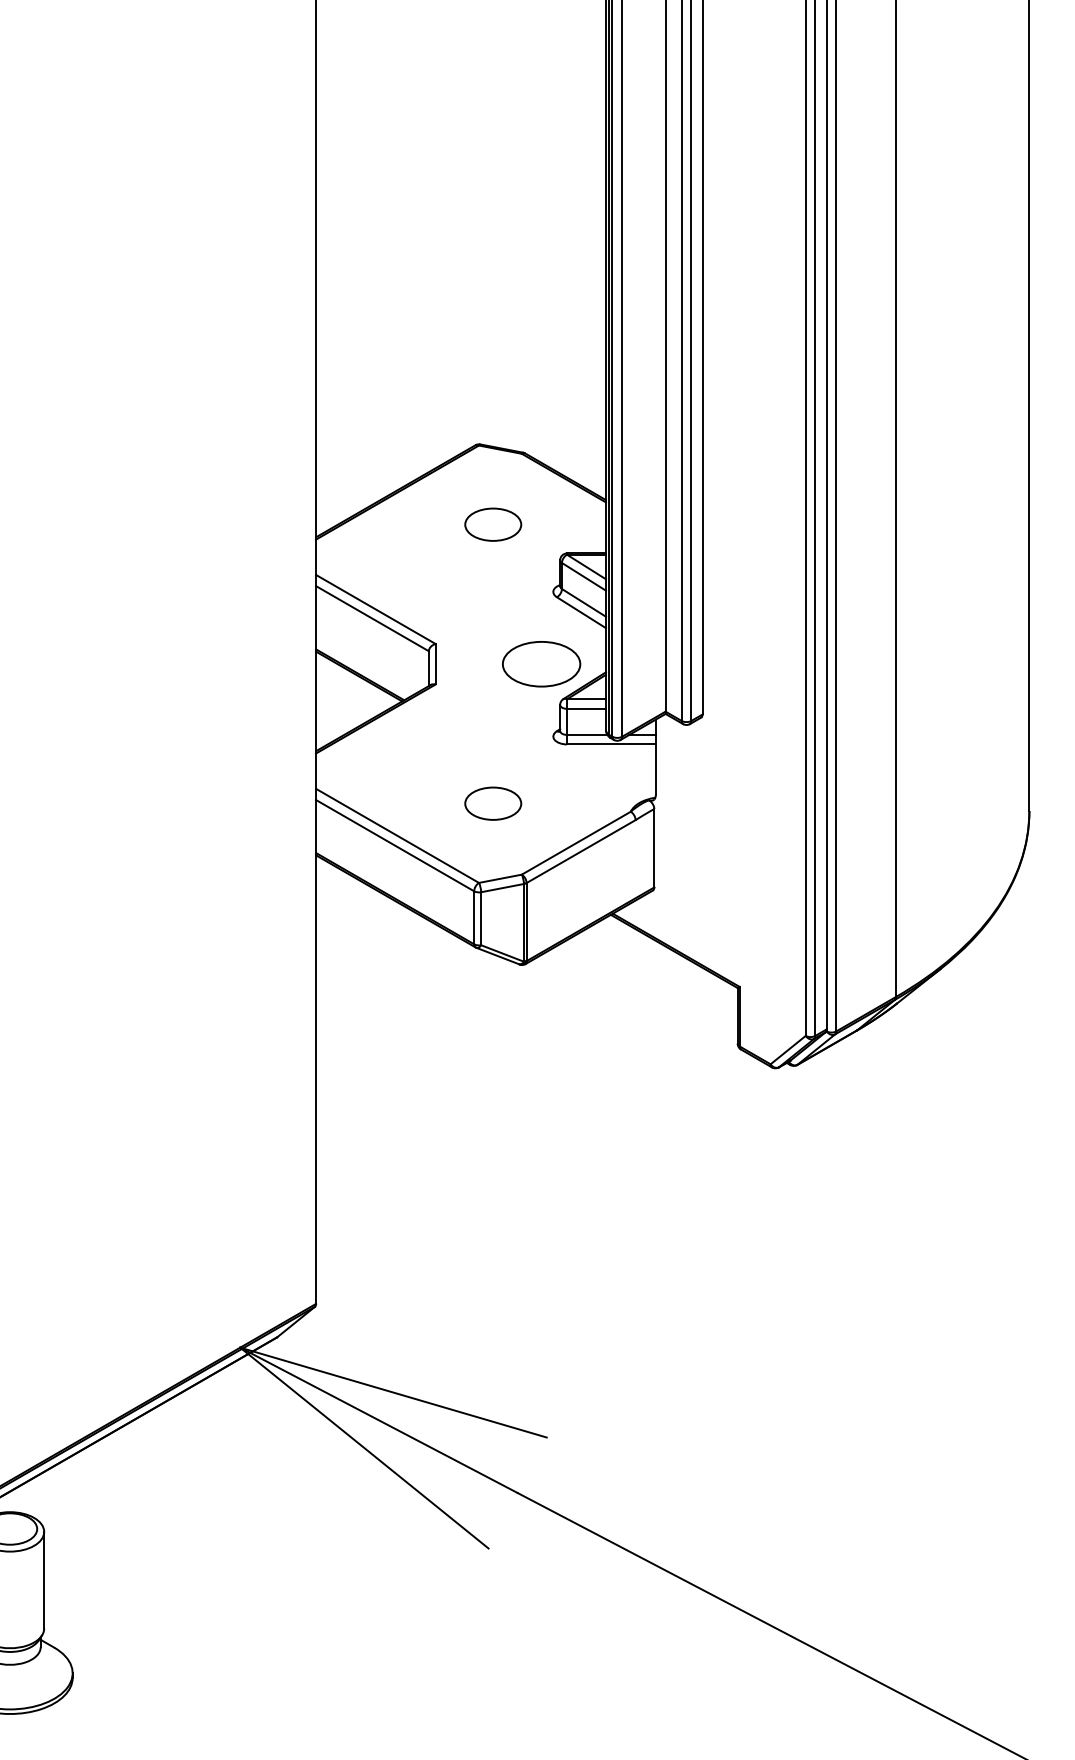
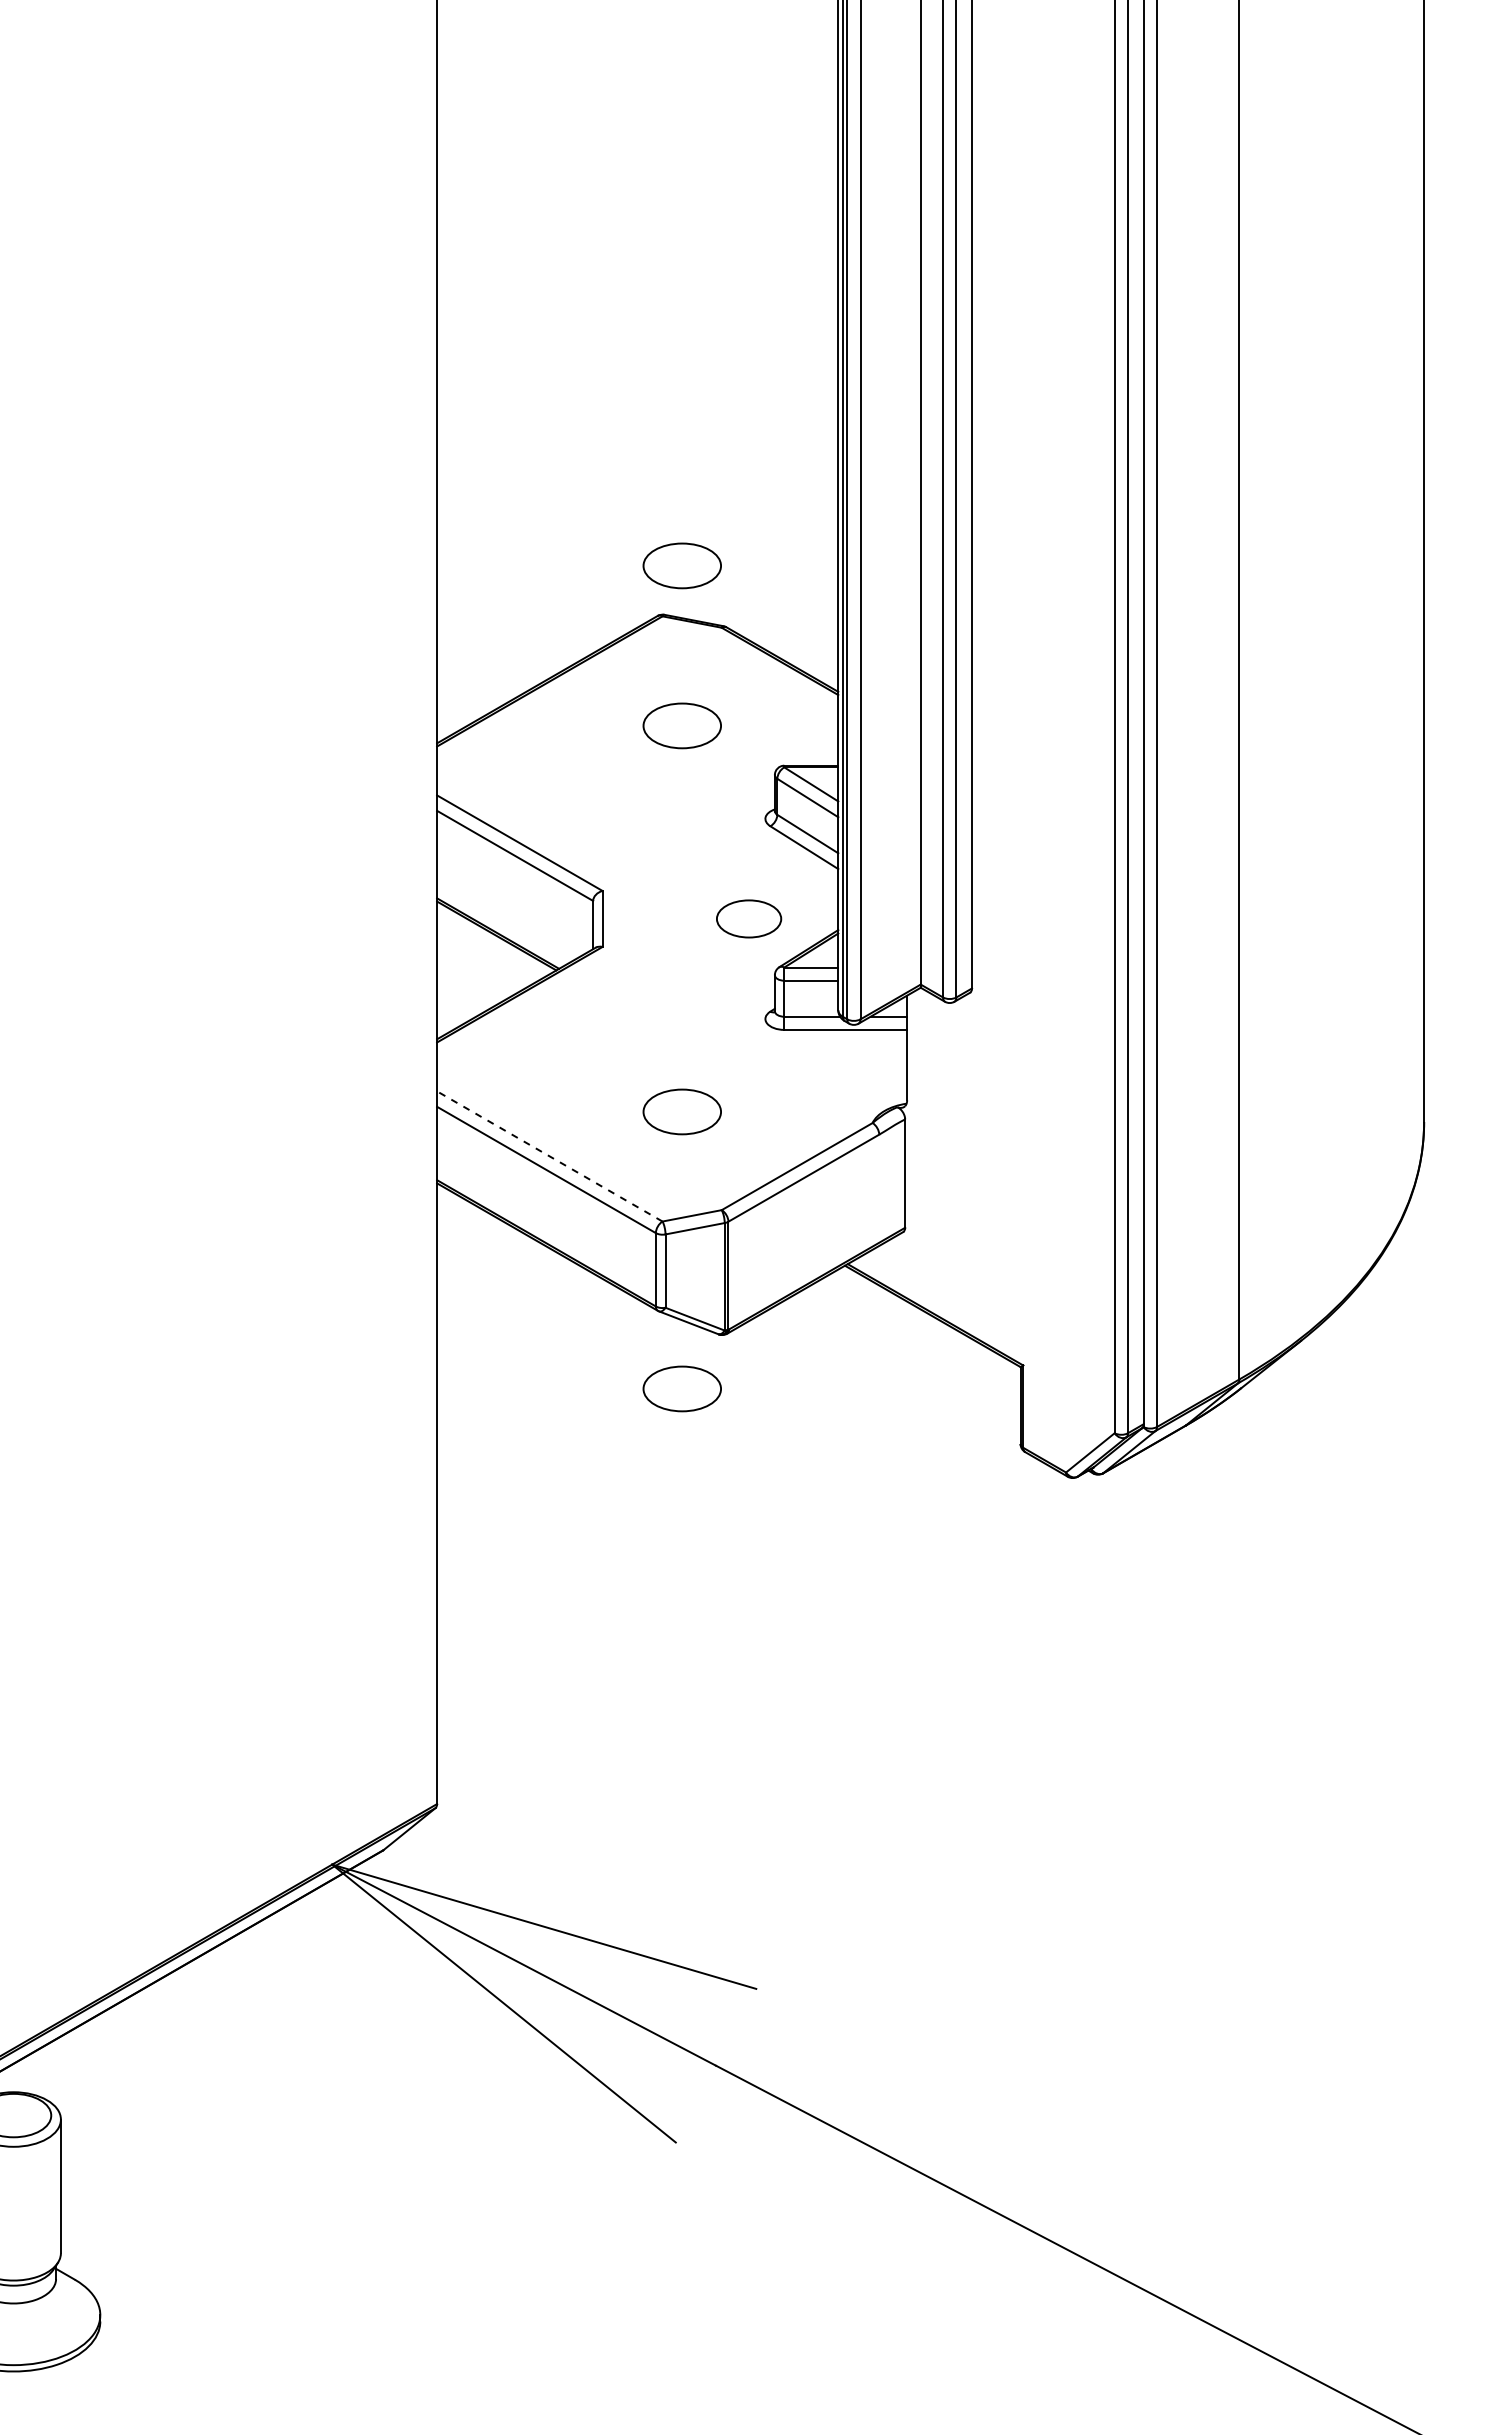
part: (492, 408) -> (681, 565), added
part: (541, 663) -> (748, 918), size x0.6
line: (397, 835) -> (549, 1156), solid -> dashed
part: (492, 1003) -> (681, 1388), added

